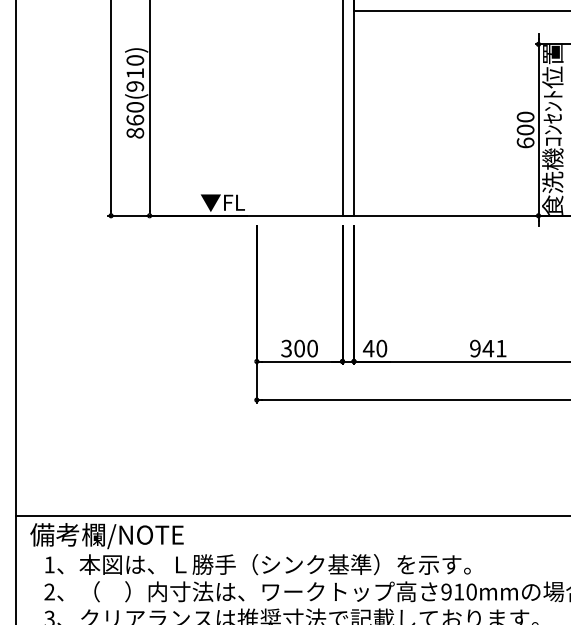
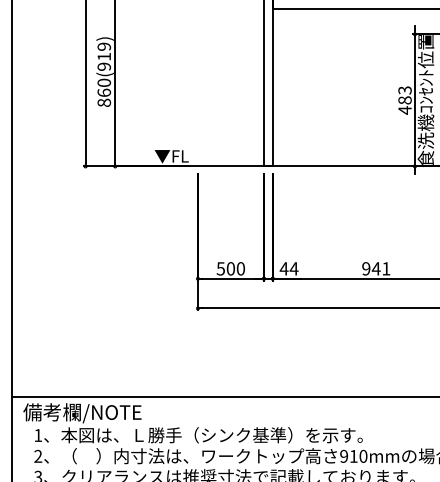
text: (134, 60) -> (103, 46), 860(910) -> 860(919)
text: (524, 130) -> (404, 100), 600 -> 483
text: (286, 348) -> (220, 268), 300 -> 500
text: (380, 348) -> (293, 268), 40 -> 44

